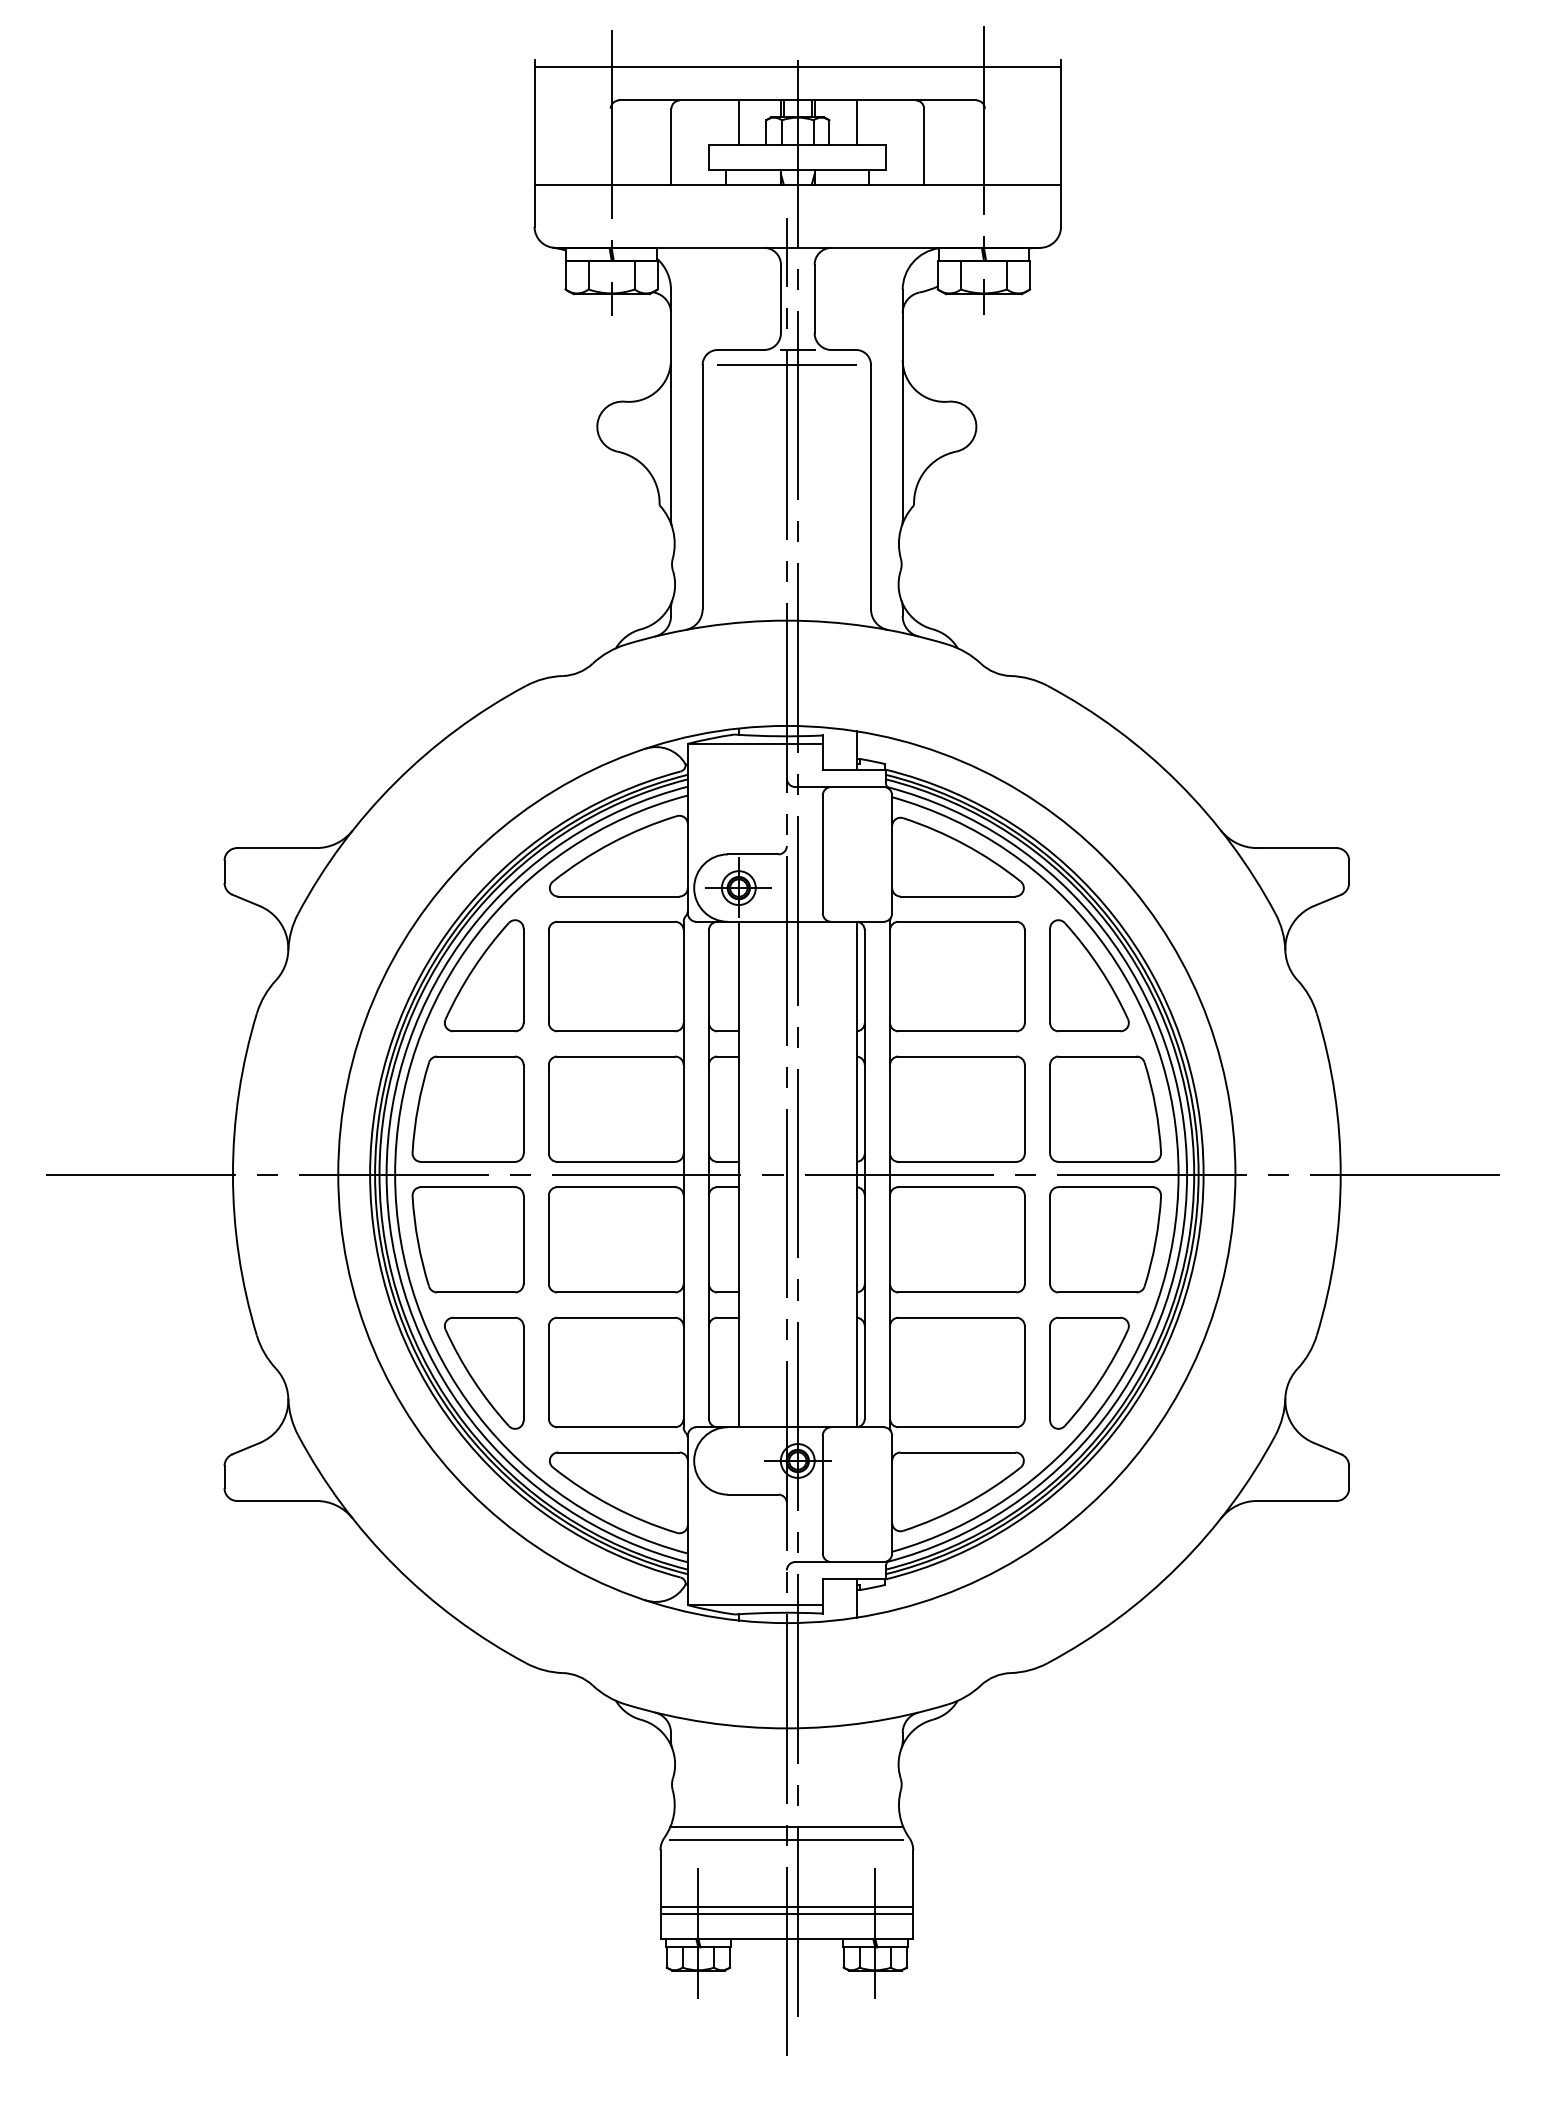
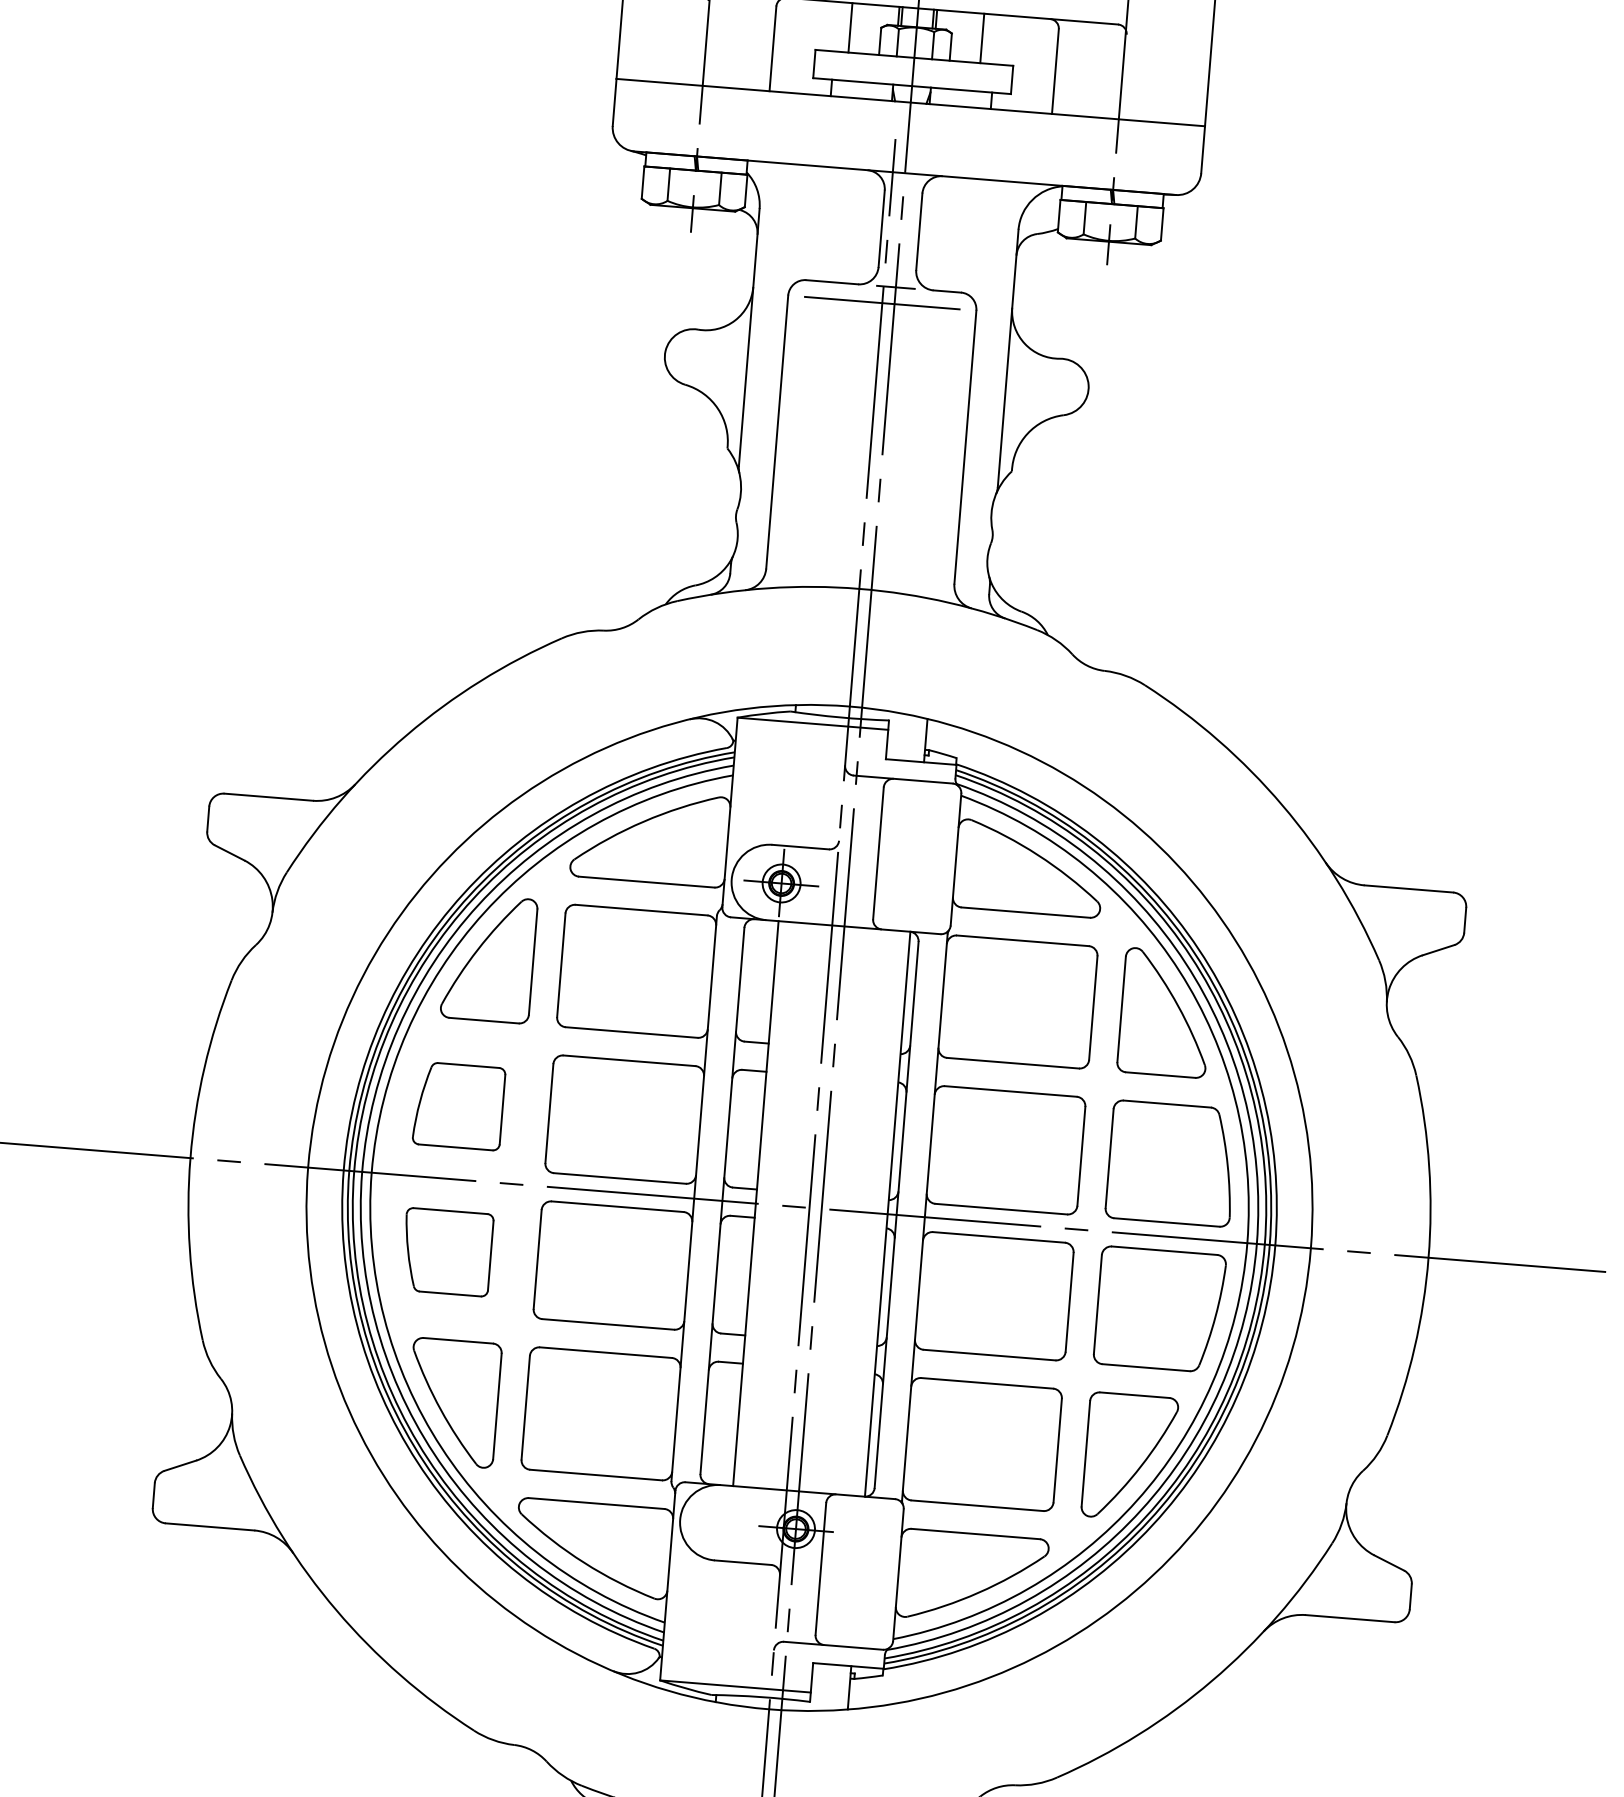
part: (467, 1108) -> (458, 1105), size x0.7
part: (467, 1239) -> (446, 1251), size x0.7

